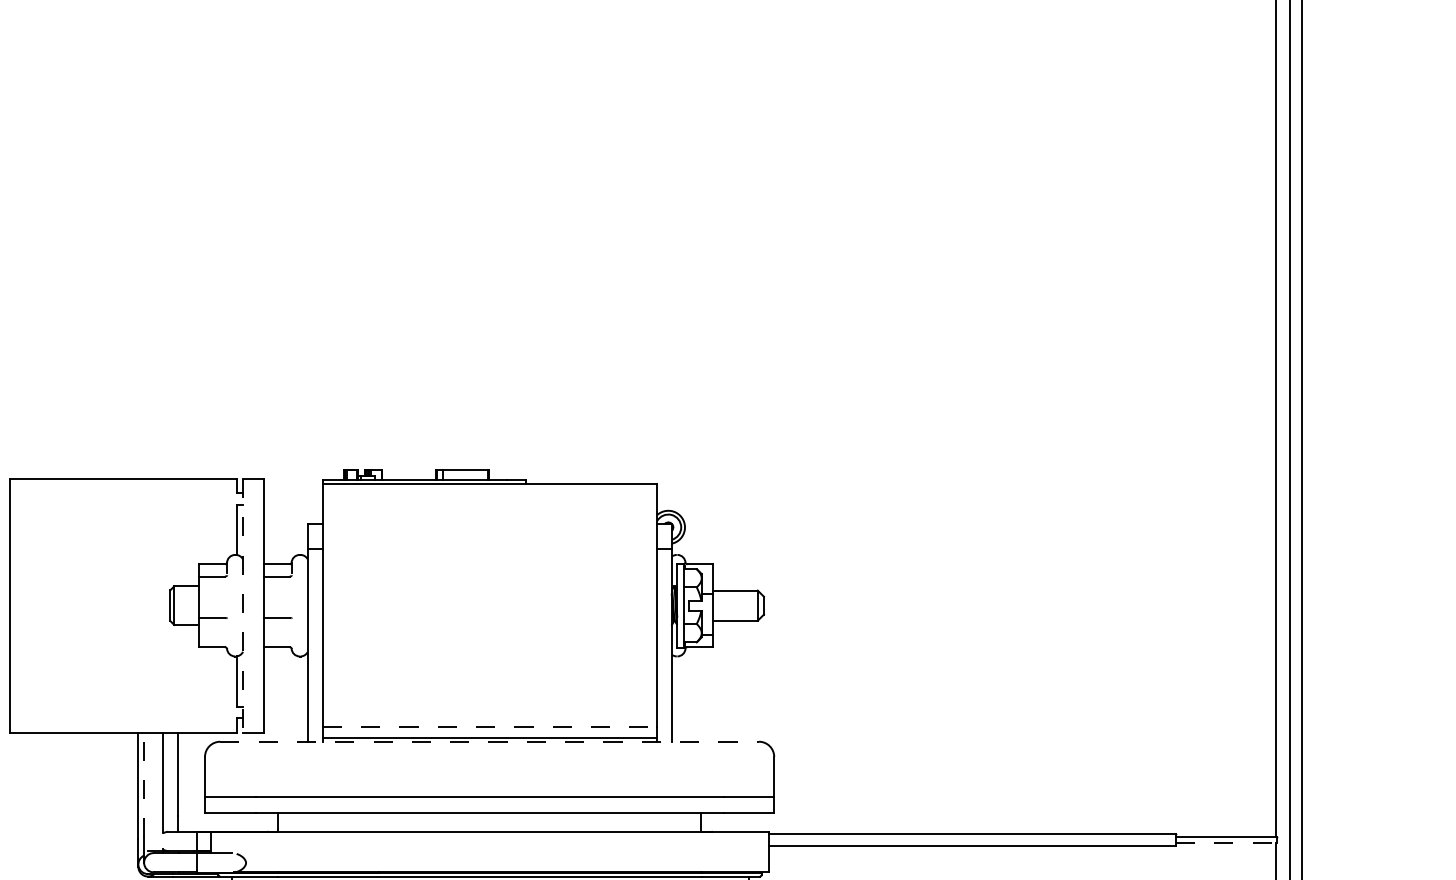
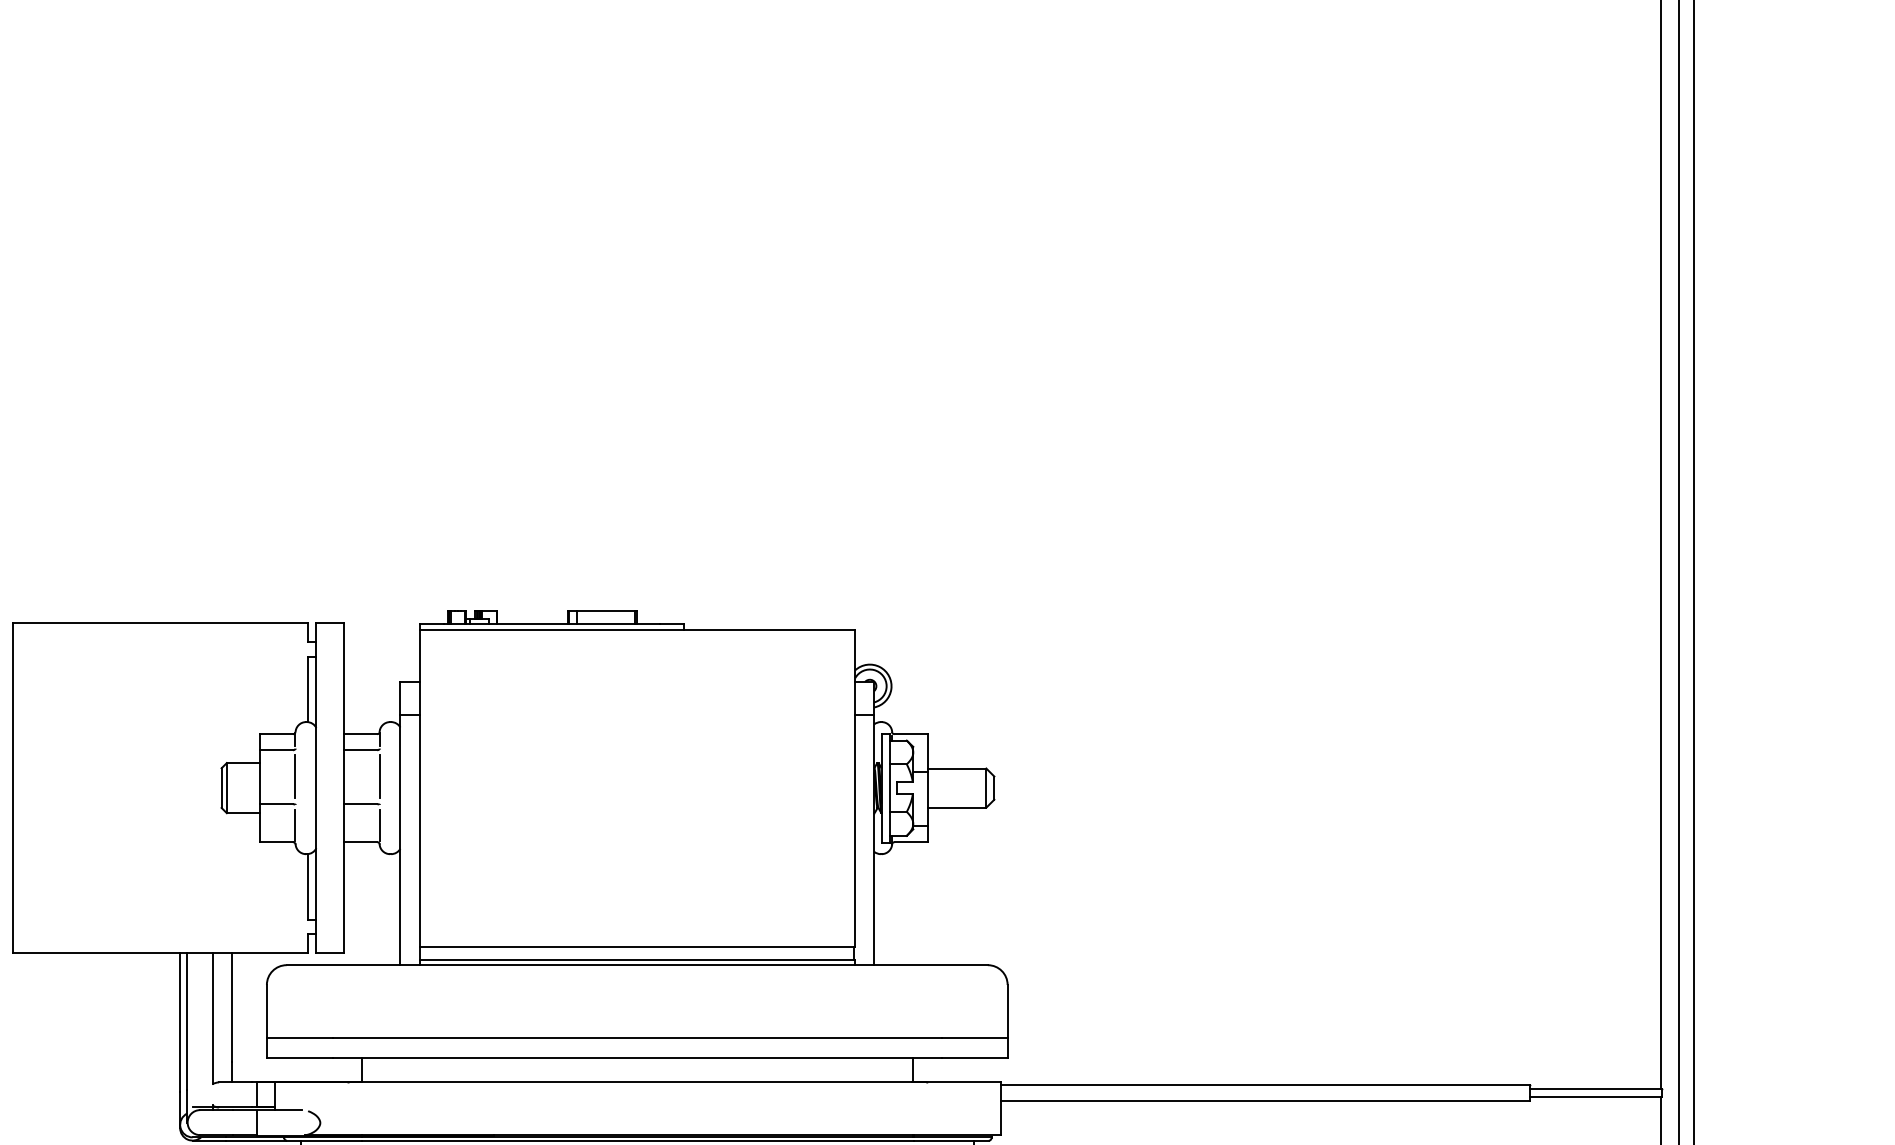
line: (227, 596) -> (295, 776), added
line: (291, 596) -> (379, 776), added
line: (243, 605) -> (316, 788), dashed -> solid
line: (227, 633) -> (295, 824), added
line: (291, 633) -> (379, 824), added
line: (489, 727) -> (637, 946), dashed -> solid
line: (489, 741) -> (637, 965), dashed -> solid
line: (144, 785) -> (187, 1021), dashed -> solid
line: (1226, 843) -> (1596, 1097), dashed -> solid

